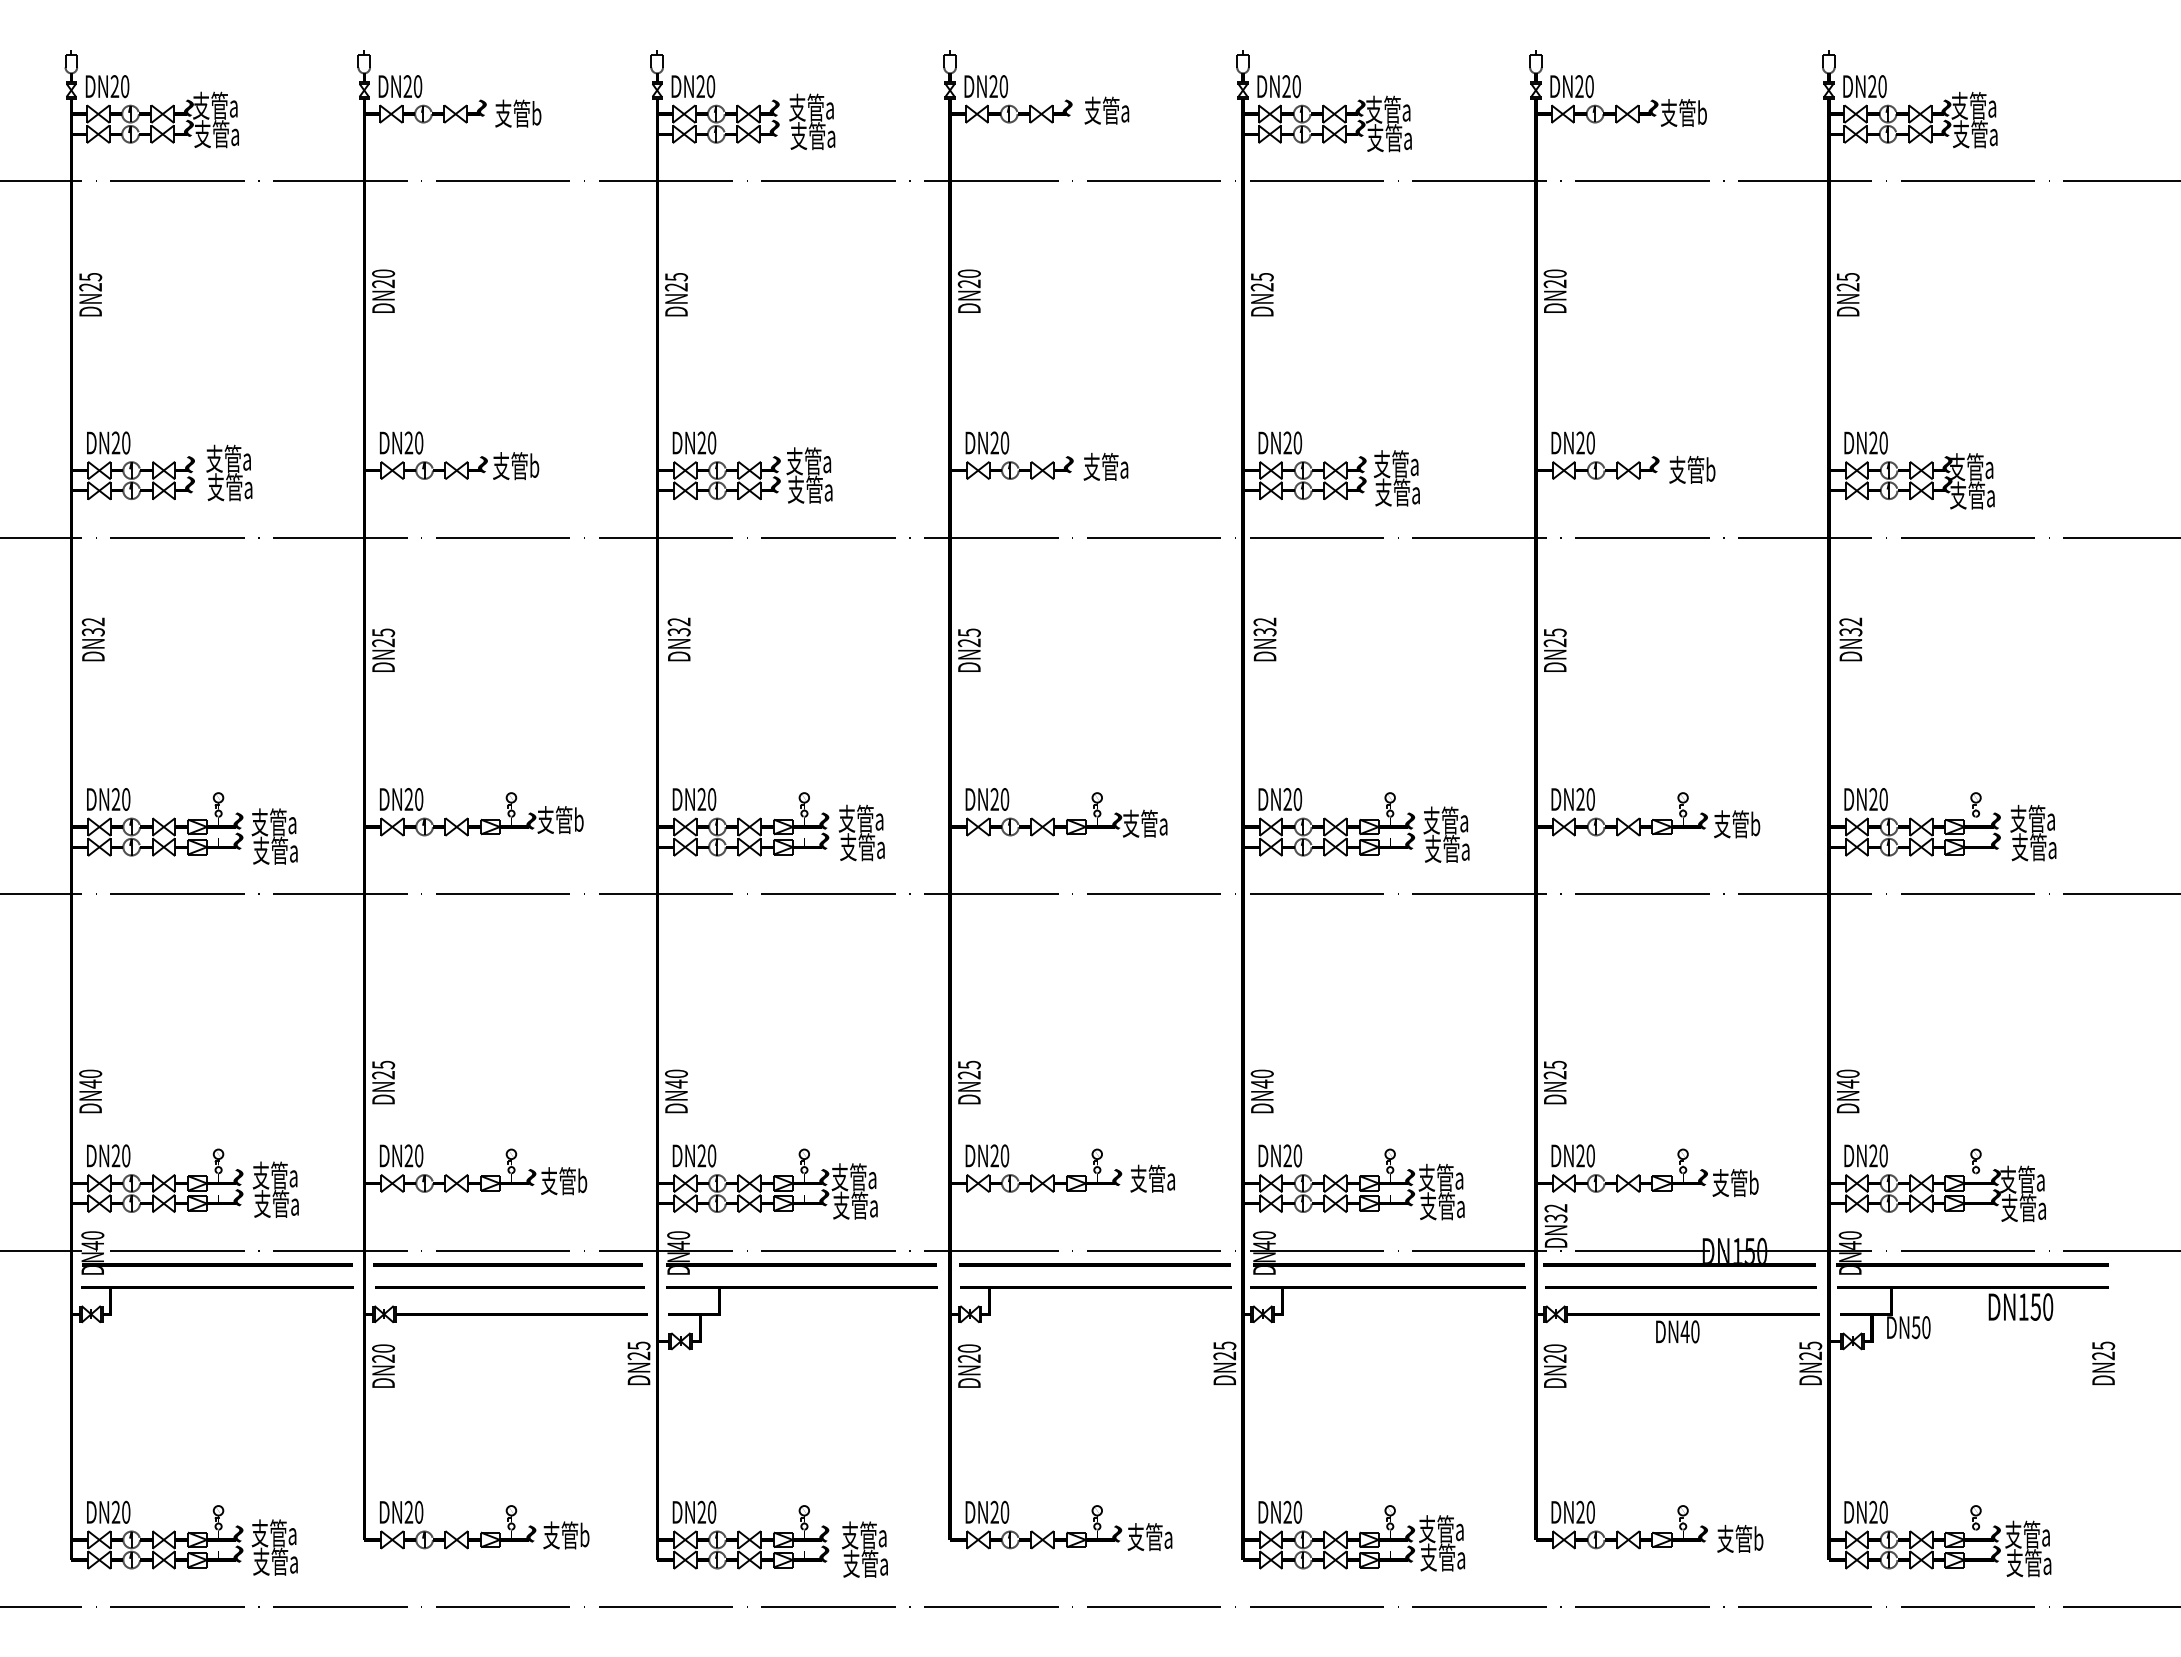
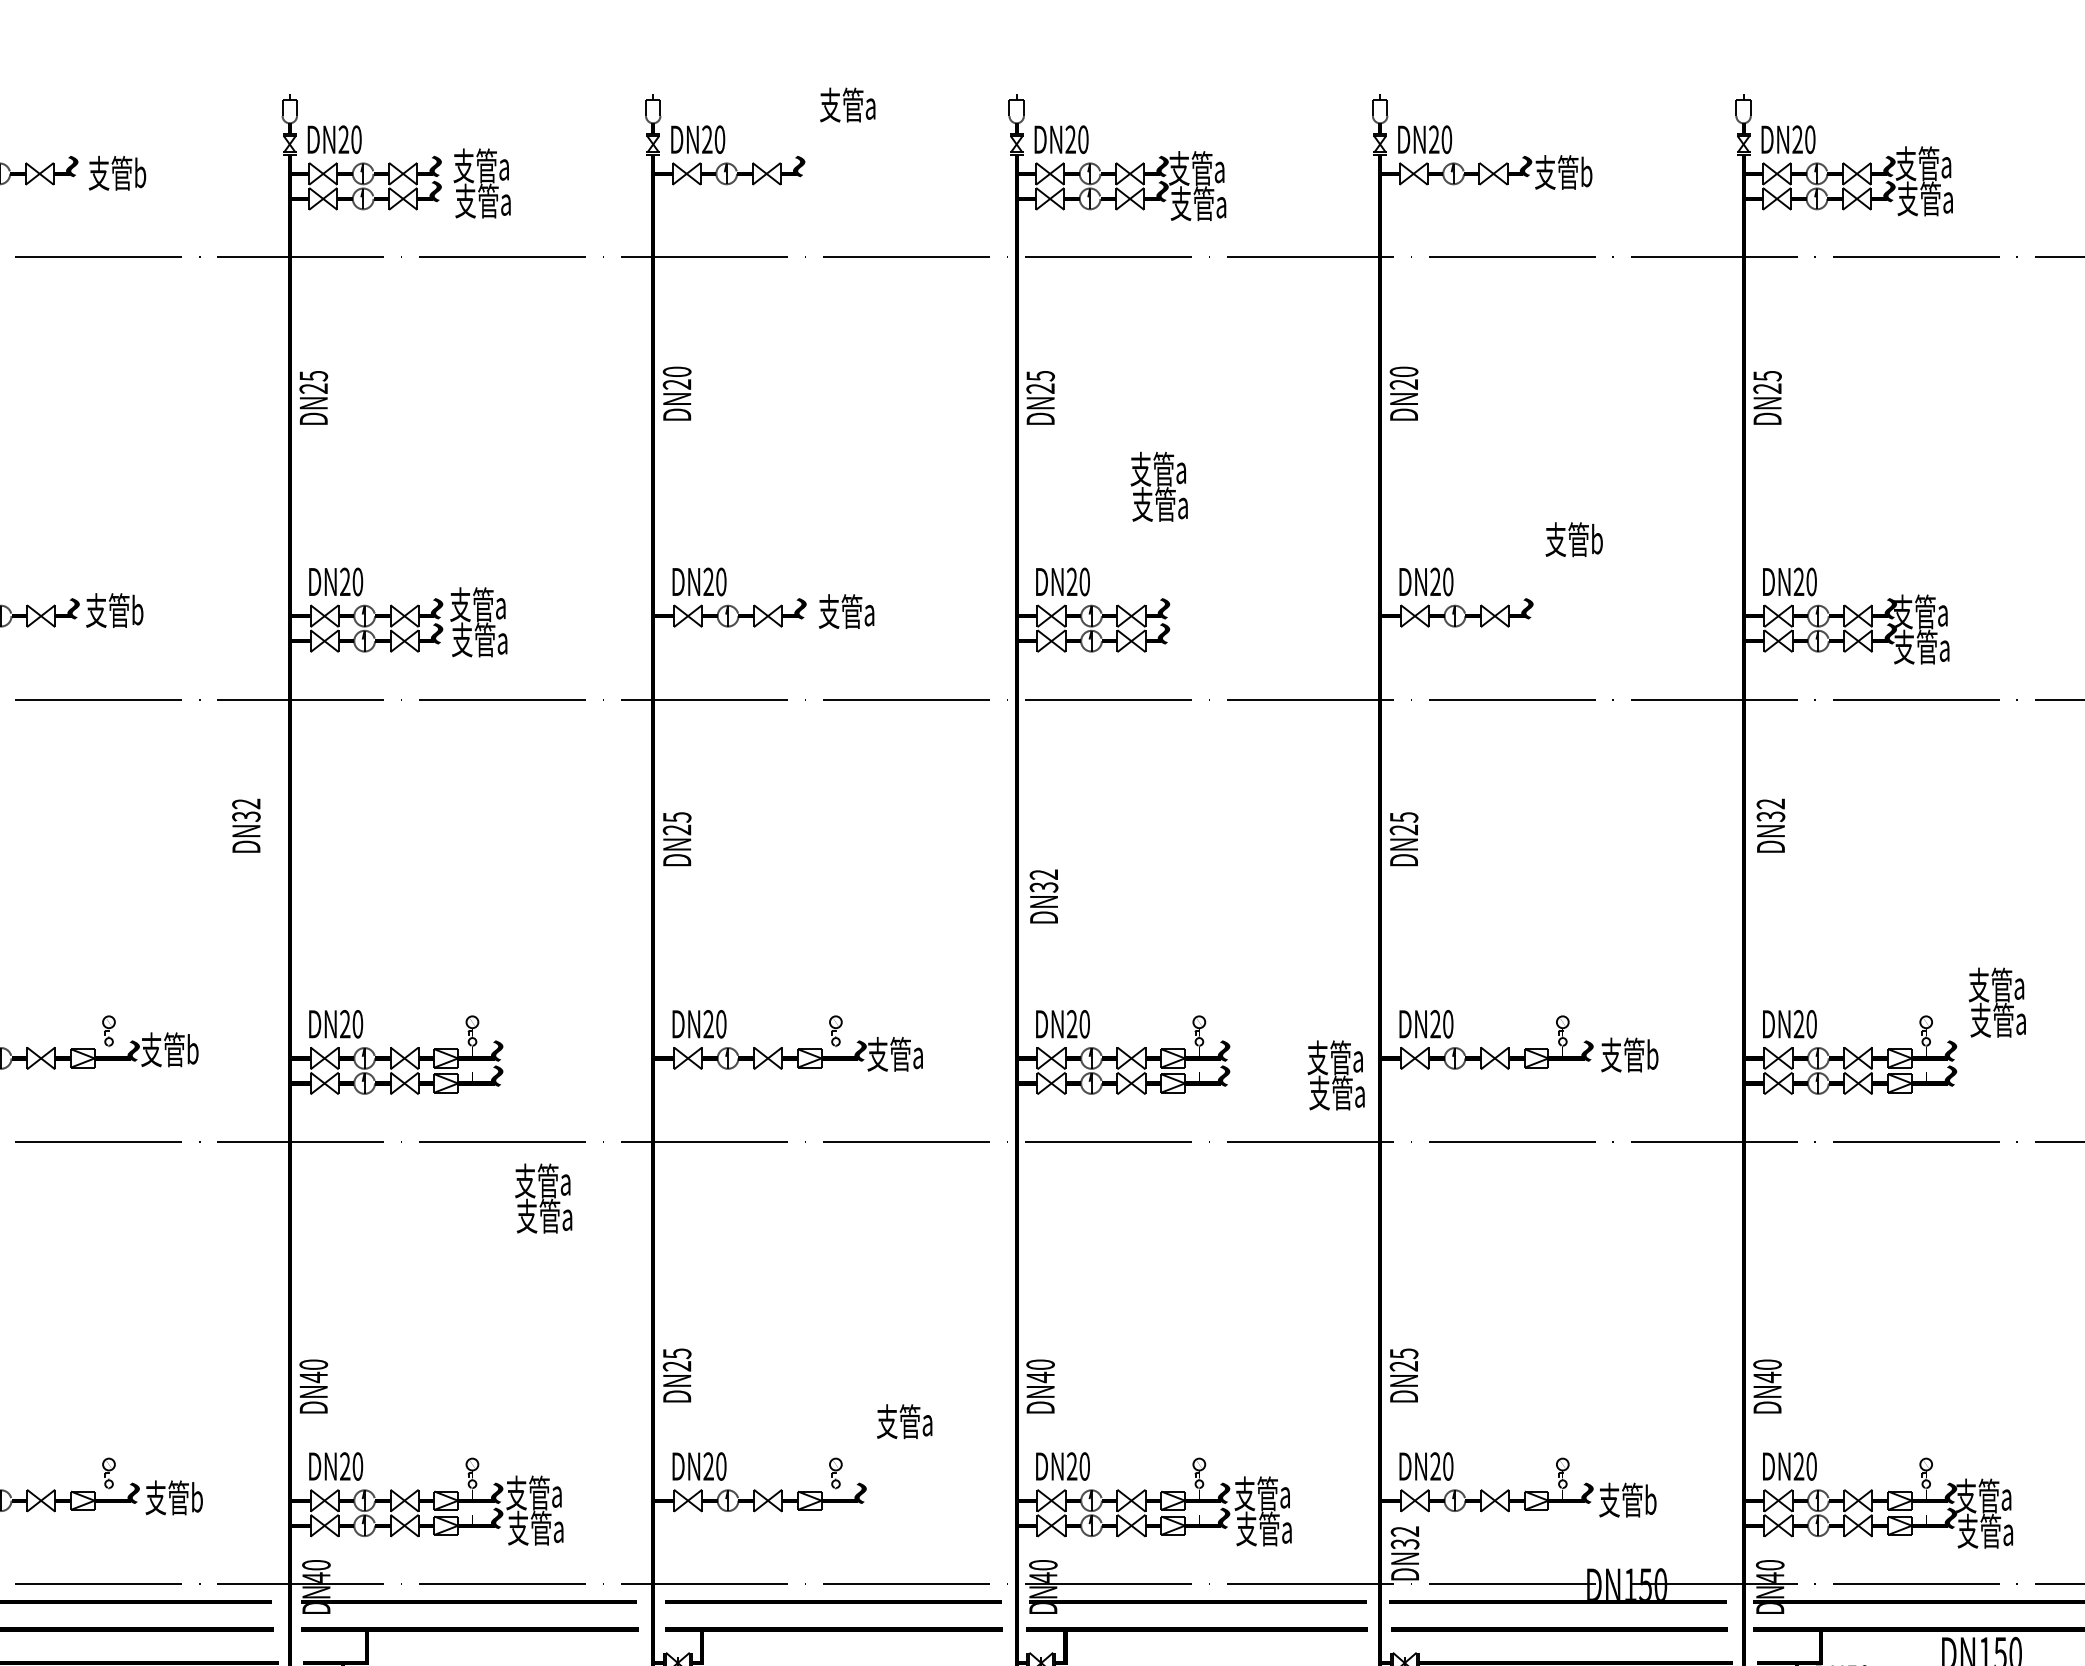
text: (1106, 110) -> (847, 104), moved
text: (1692, 469) -> (1574, 539), moved
text: (1396, 478) -> (1158, 487), moved
text: (678, 639) -> (245, 825), moved
text: (1264, 639) -> (1043, 896), moved
text: (861, 832) -> (543, 1197), moved
text: (2033, 832) -> (1997, 1001), moved
text: (1446, 834) -> (1336, 1075), moved
text: (1152, 1178) -> (904, 1421), moved

